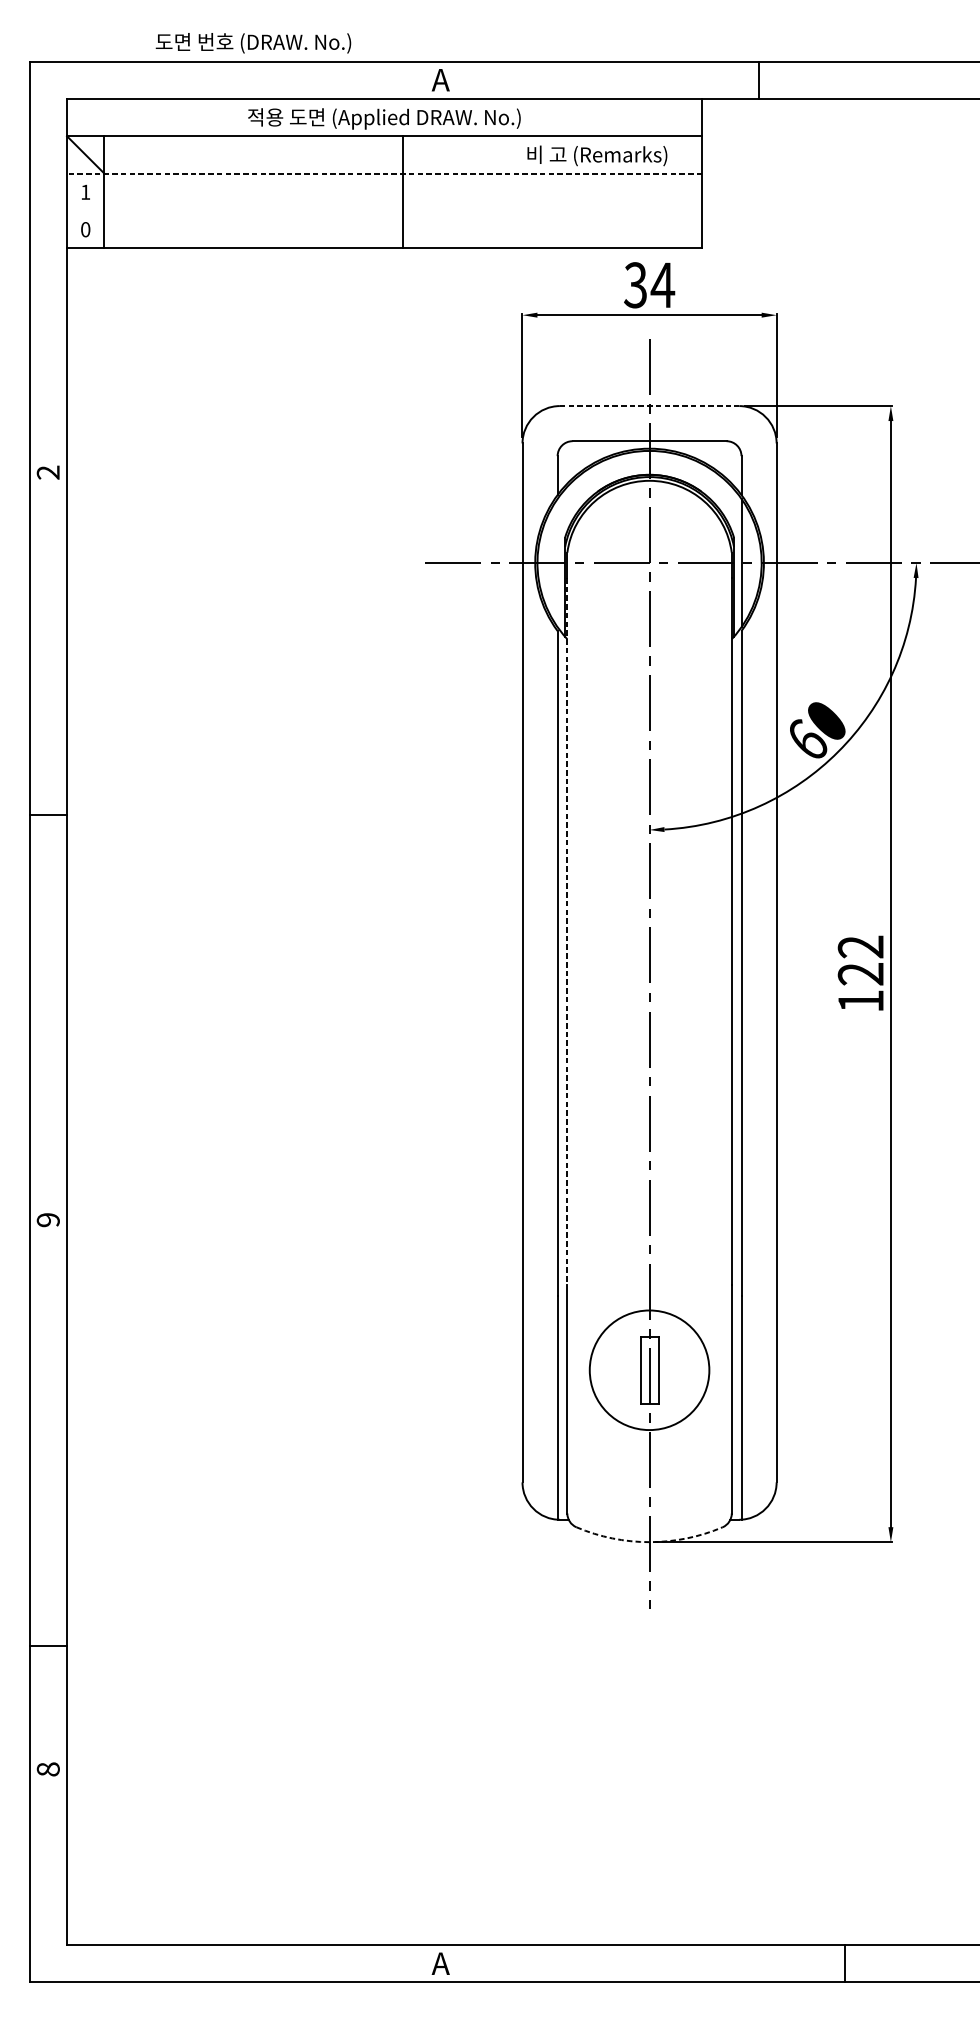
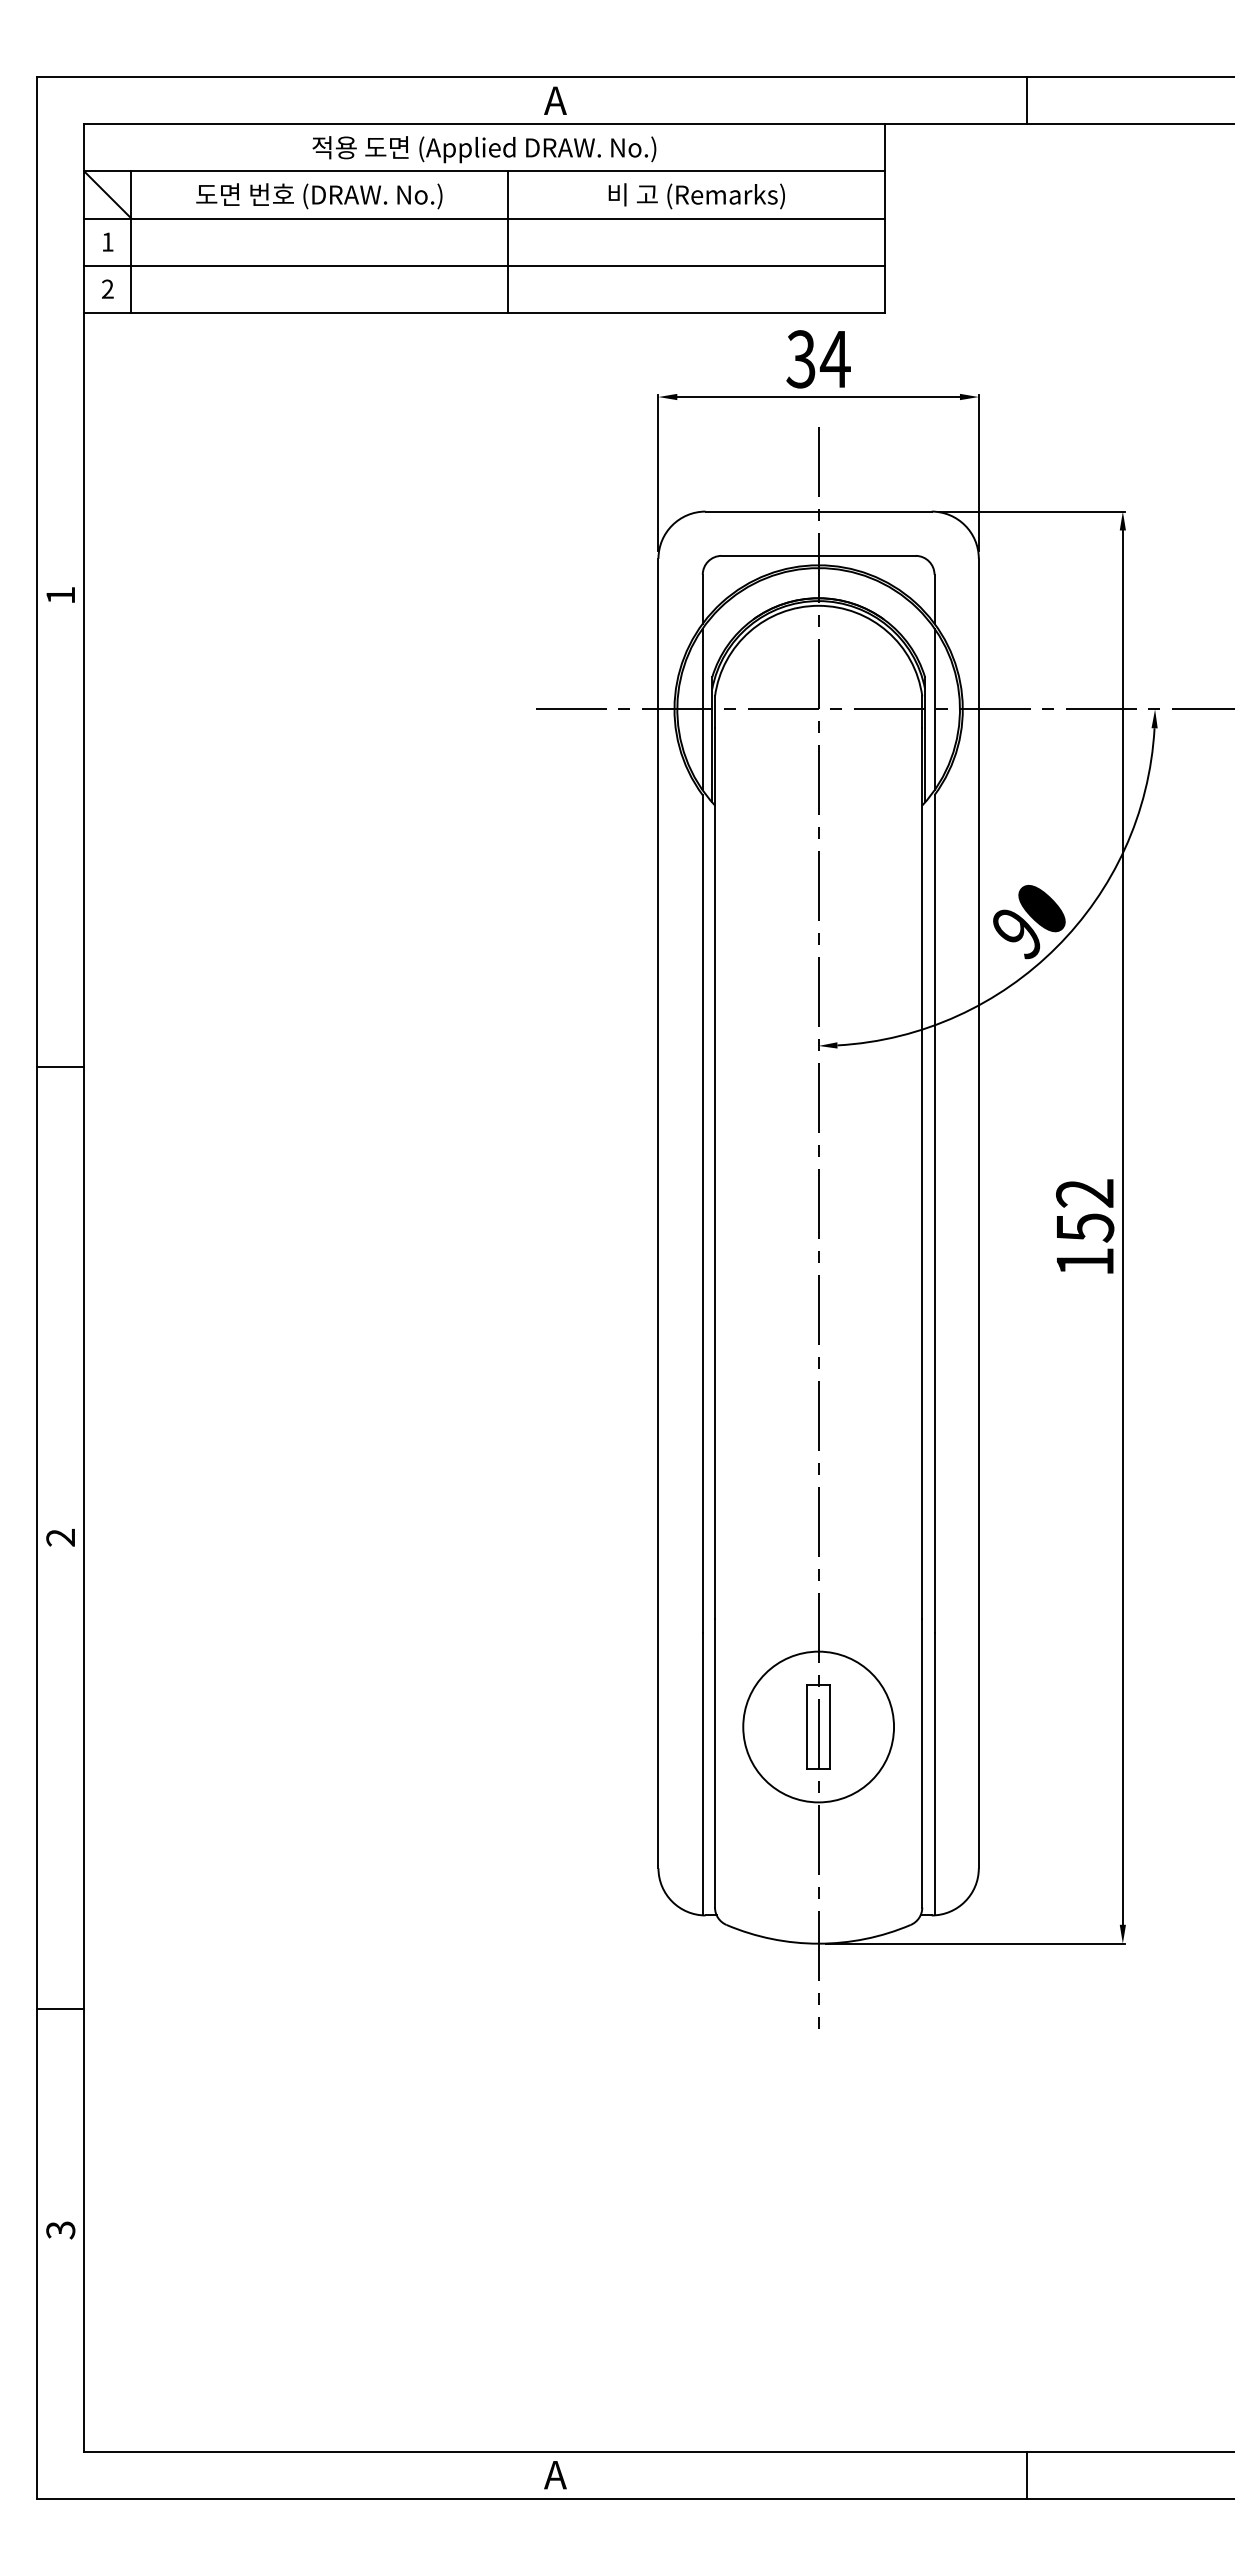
text: (253, 43) -> (319, 196), moved
line: (758, 79) -> (1026, 100), moved
text: (597, 156) -> (696, 196), moved
line: (384, 173) -> (484, 218), dashed -> solid
line: (384, 210) -> (484, 265), added
text: (85, 229) -> (107, 288), 0 -> 2
line: (650, 406) -> (819, 511), dashed -> solid
text: (48, 472) -> (60, 595), 2 -> 1
line: (557, 563) -> (702, 709), added
text: (807, 739) -> (1017, 932), 60 -> 90
line: (48, 814) -> (60, 1066), moved
line: (567, 931) -> (715, 1173), dashed -> solid
text: (861, 974) -> (1085, 1227), 122 -> 152
text: (48, 1219) -> (60, 1537), 9 -> 2
arc: (649, 1542) -> (818, 1943), dashed -> solid
line: (48, 1645) -> (60, 2008), moved
text: (48, 1769) -> (60, 2230), 8 -> 3
line: (844, 1963) -> (1026, 2474), moved

